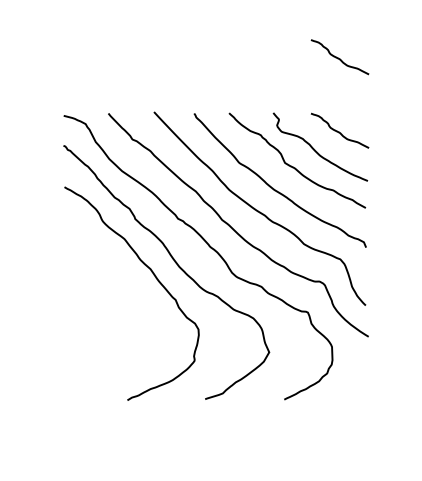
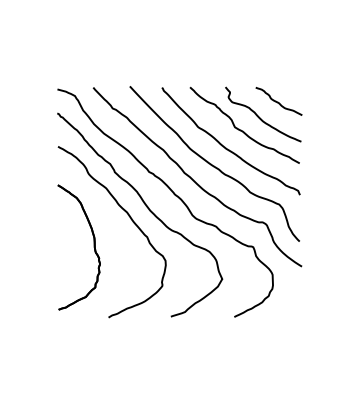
curve: (339, 57) -> (278, 42), removed
part: (108, 312) -> (93, 247), added

